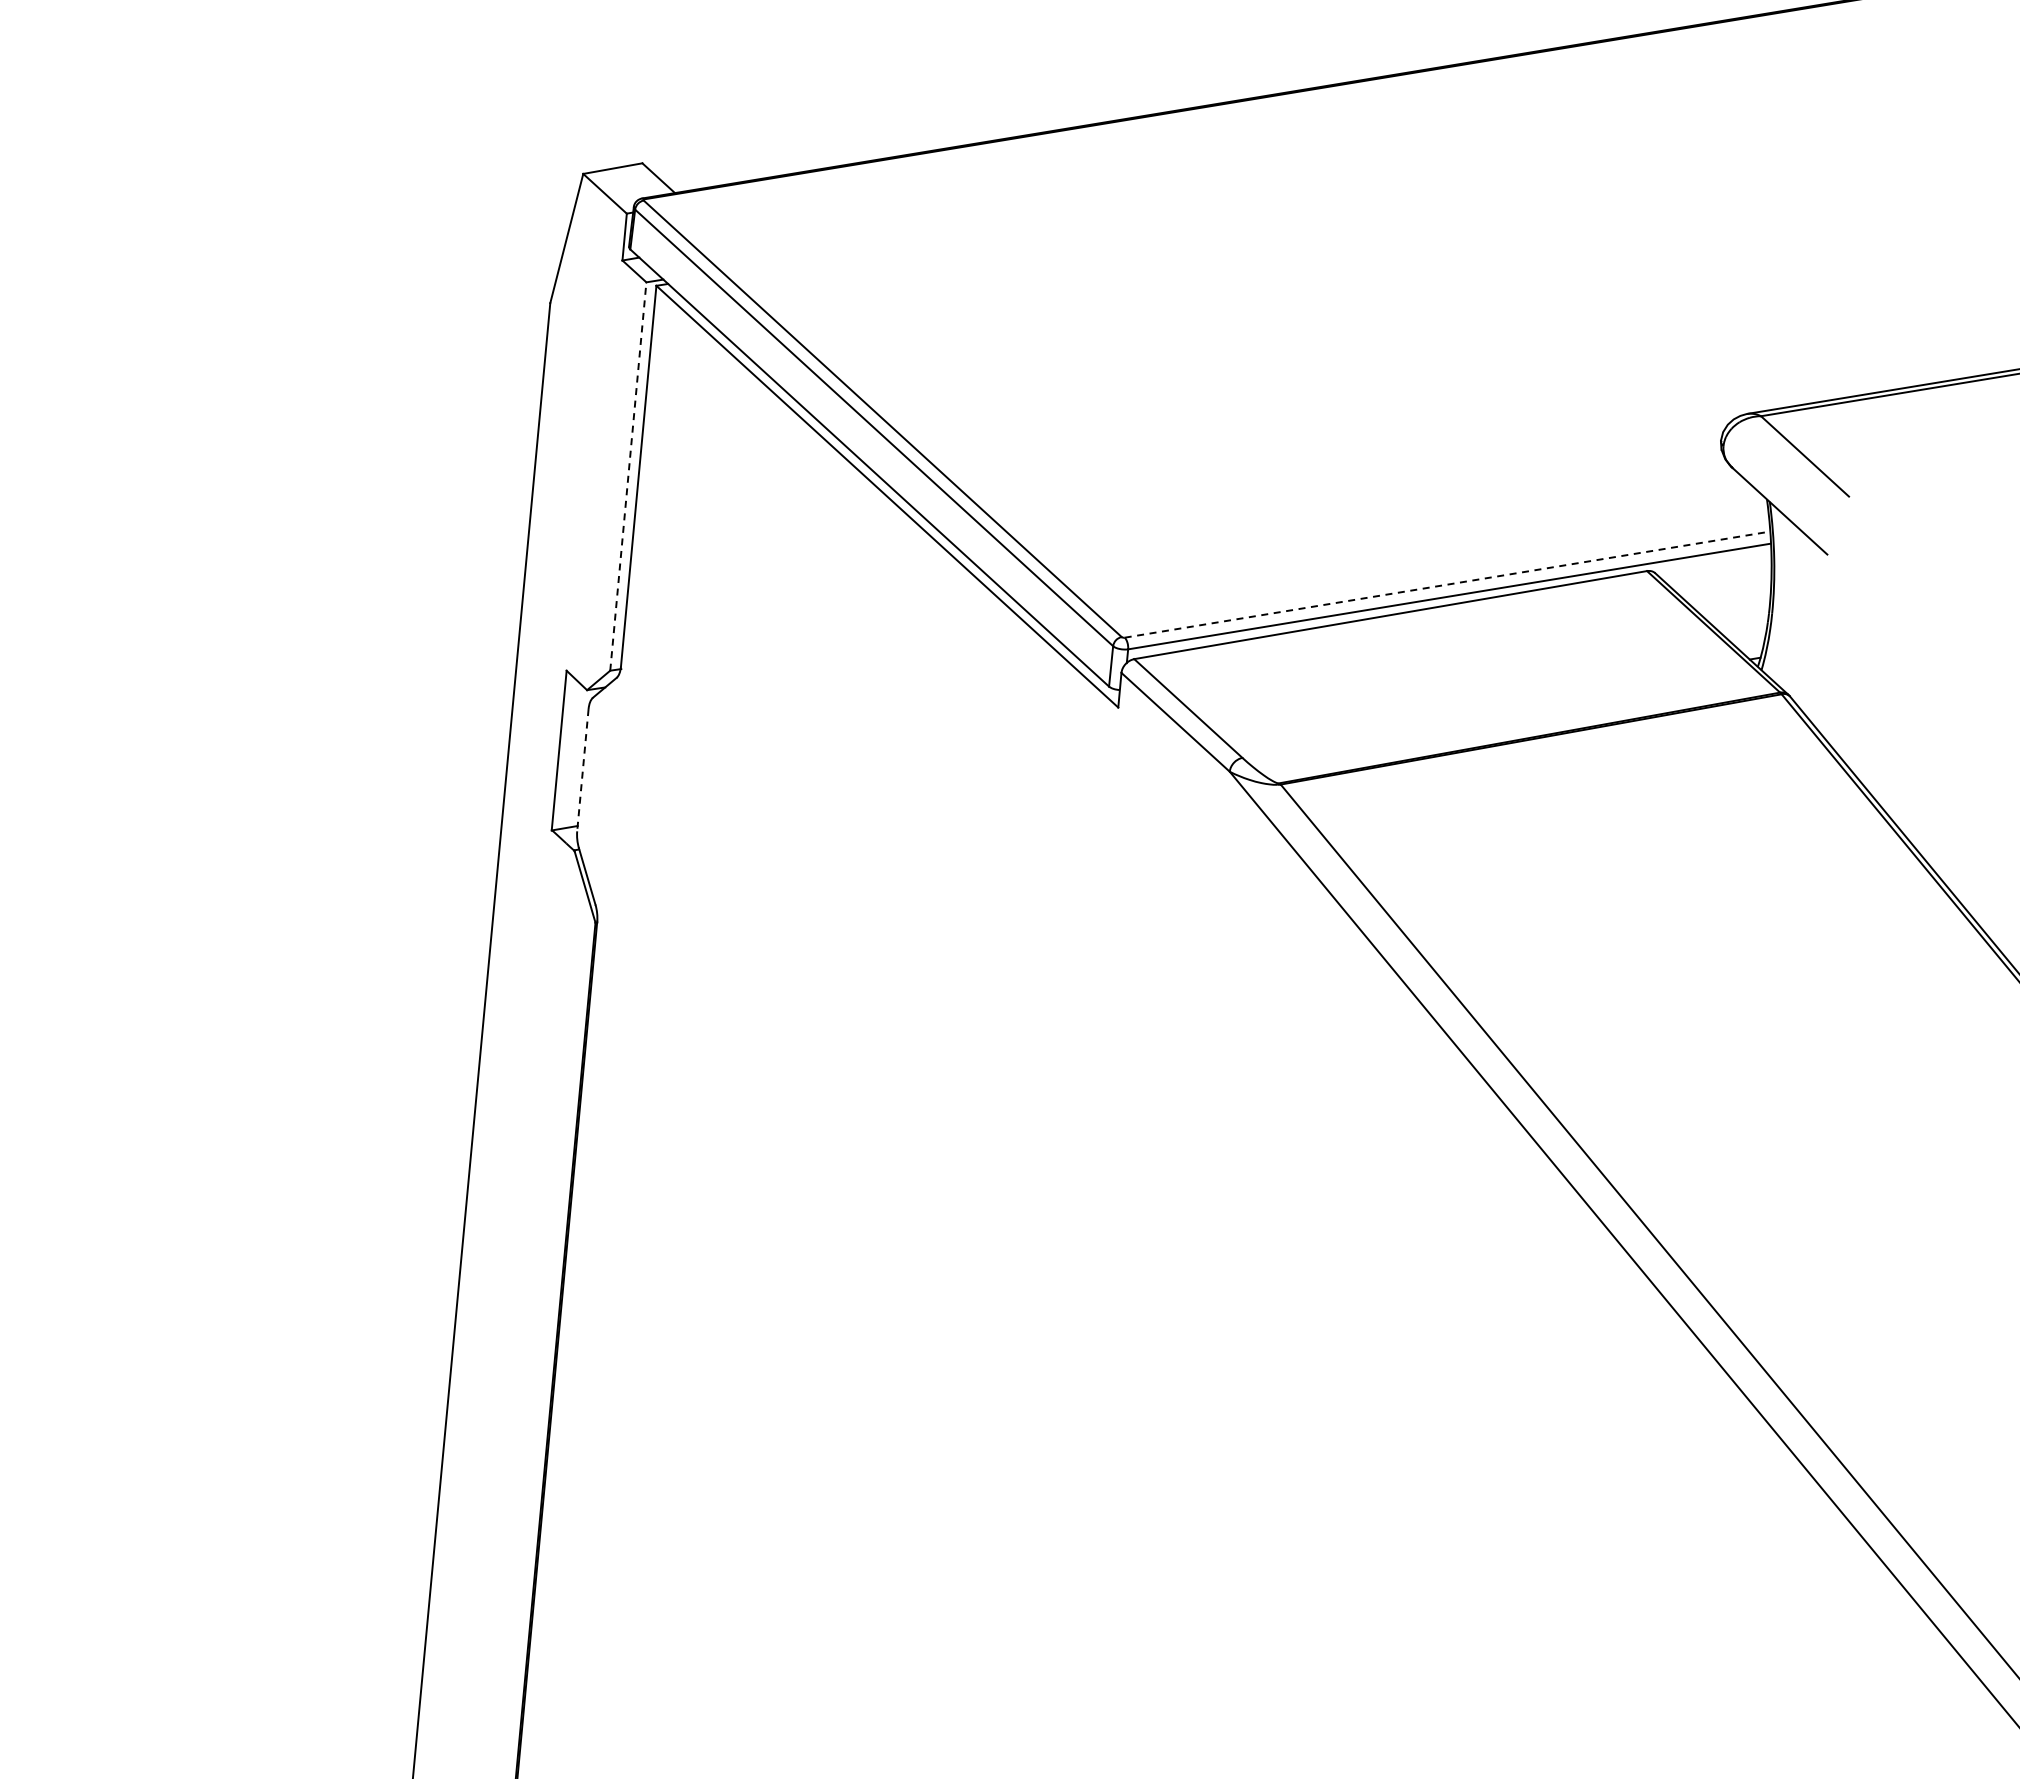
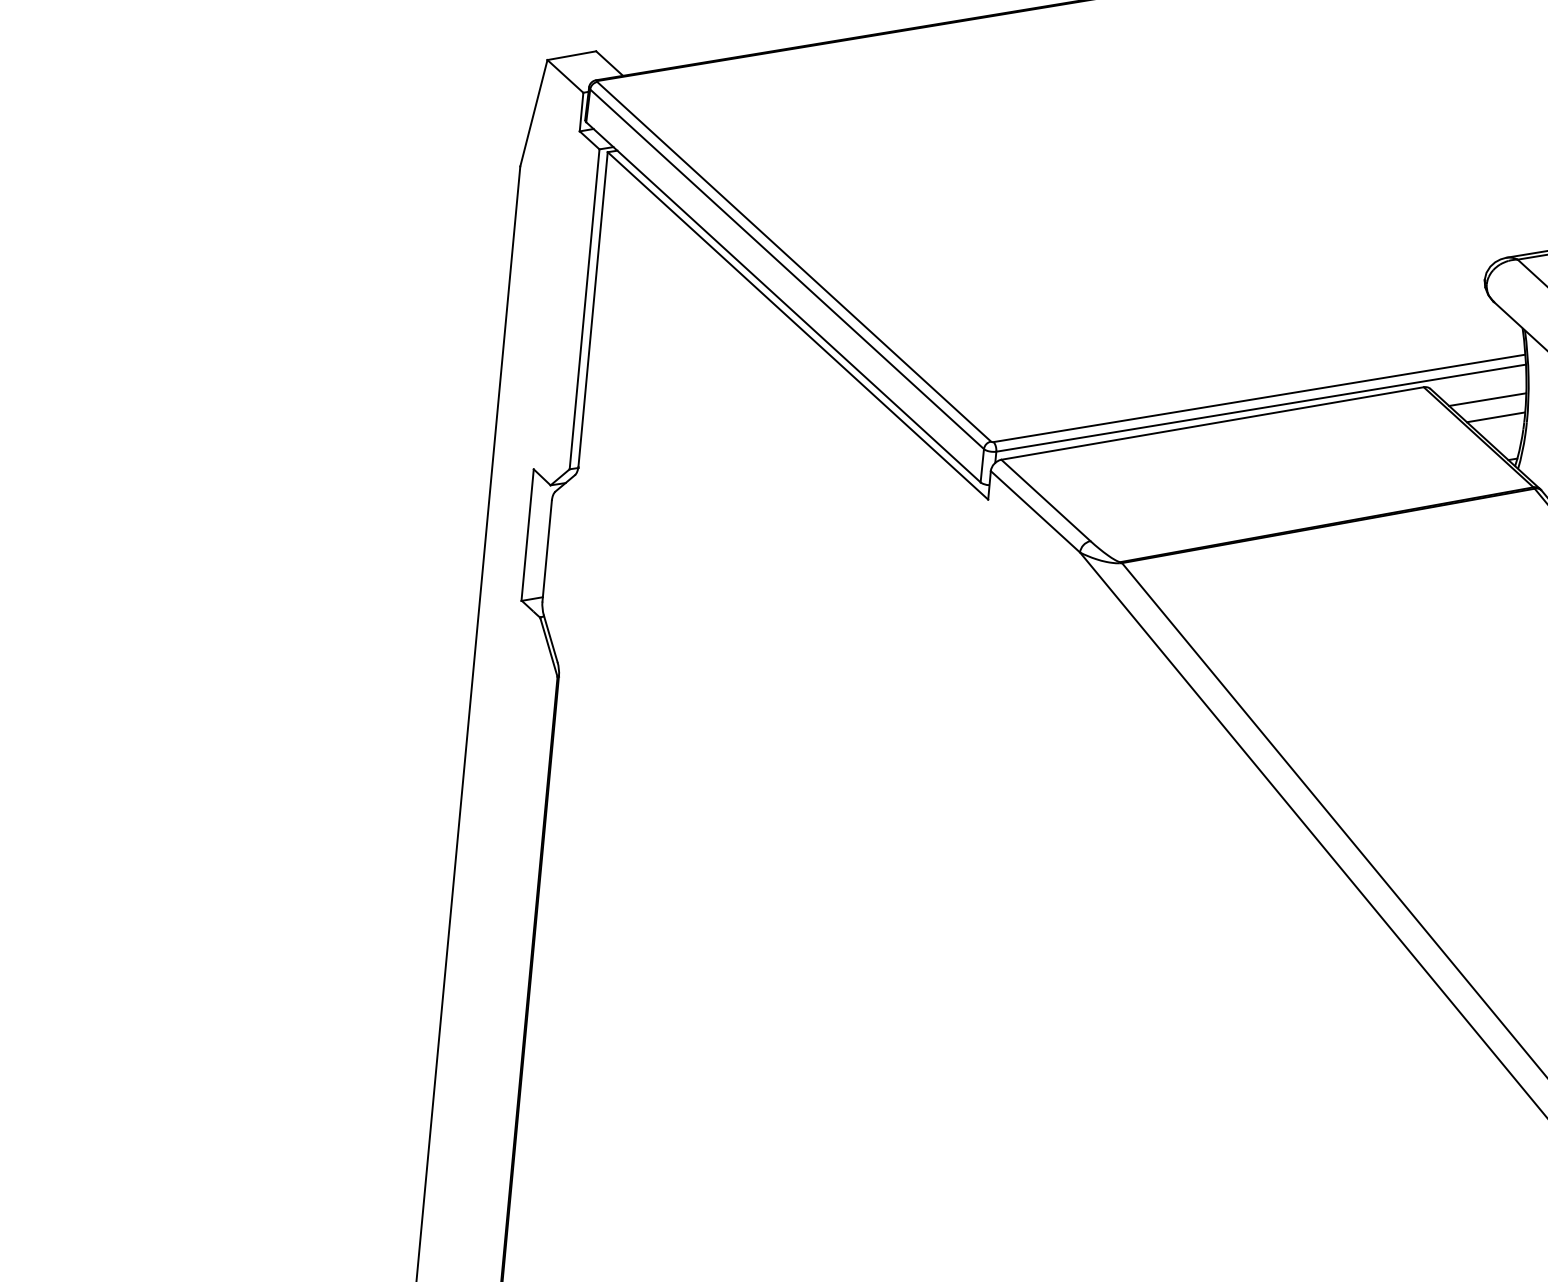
line: (628, 476) -> (584, 309), dashed -> solid
line: (1447, 584) -> (1259, 398), dashed -> solid
line: (1724, 585) -> (1487, 399), added
line: (1734, 607) -> (1495, 417), added
line: (582, 770) -> (546, 551), dashed -> solid

